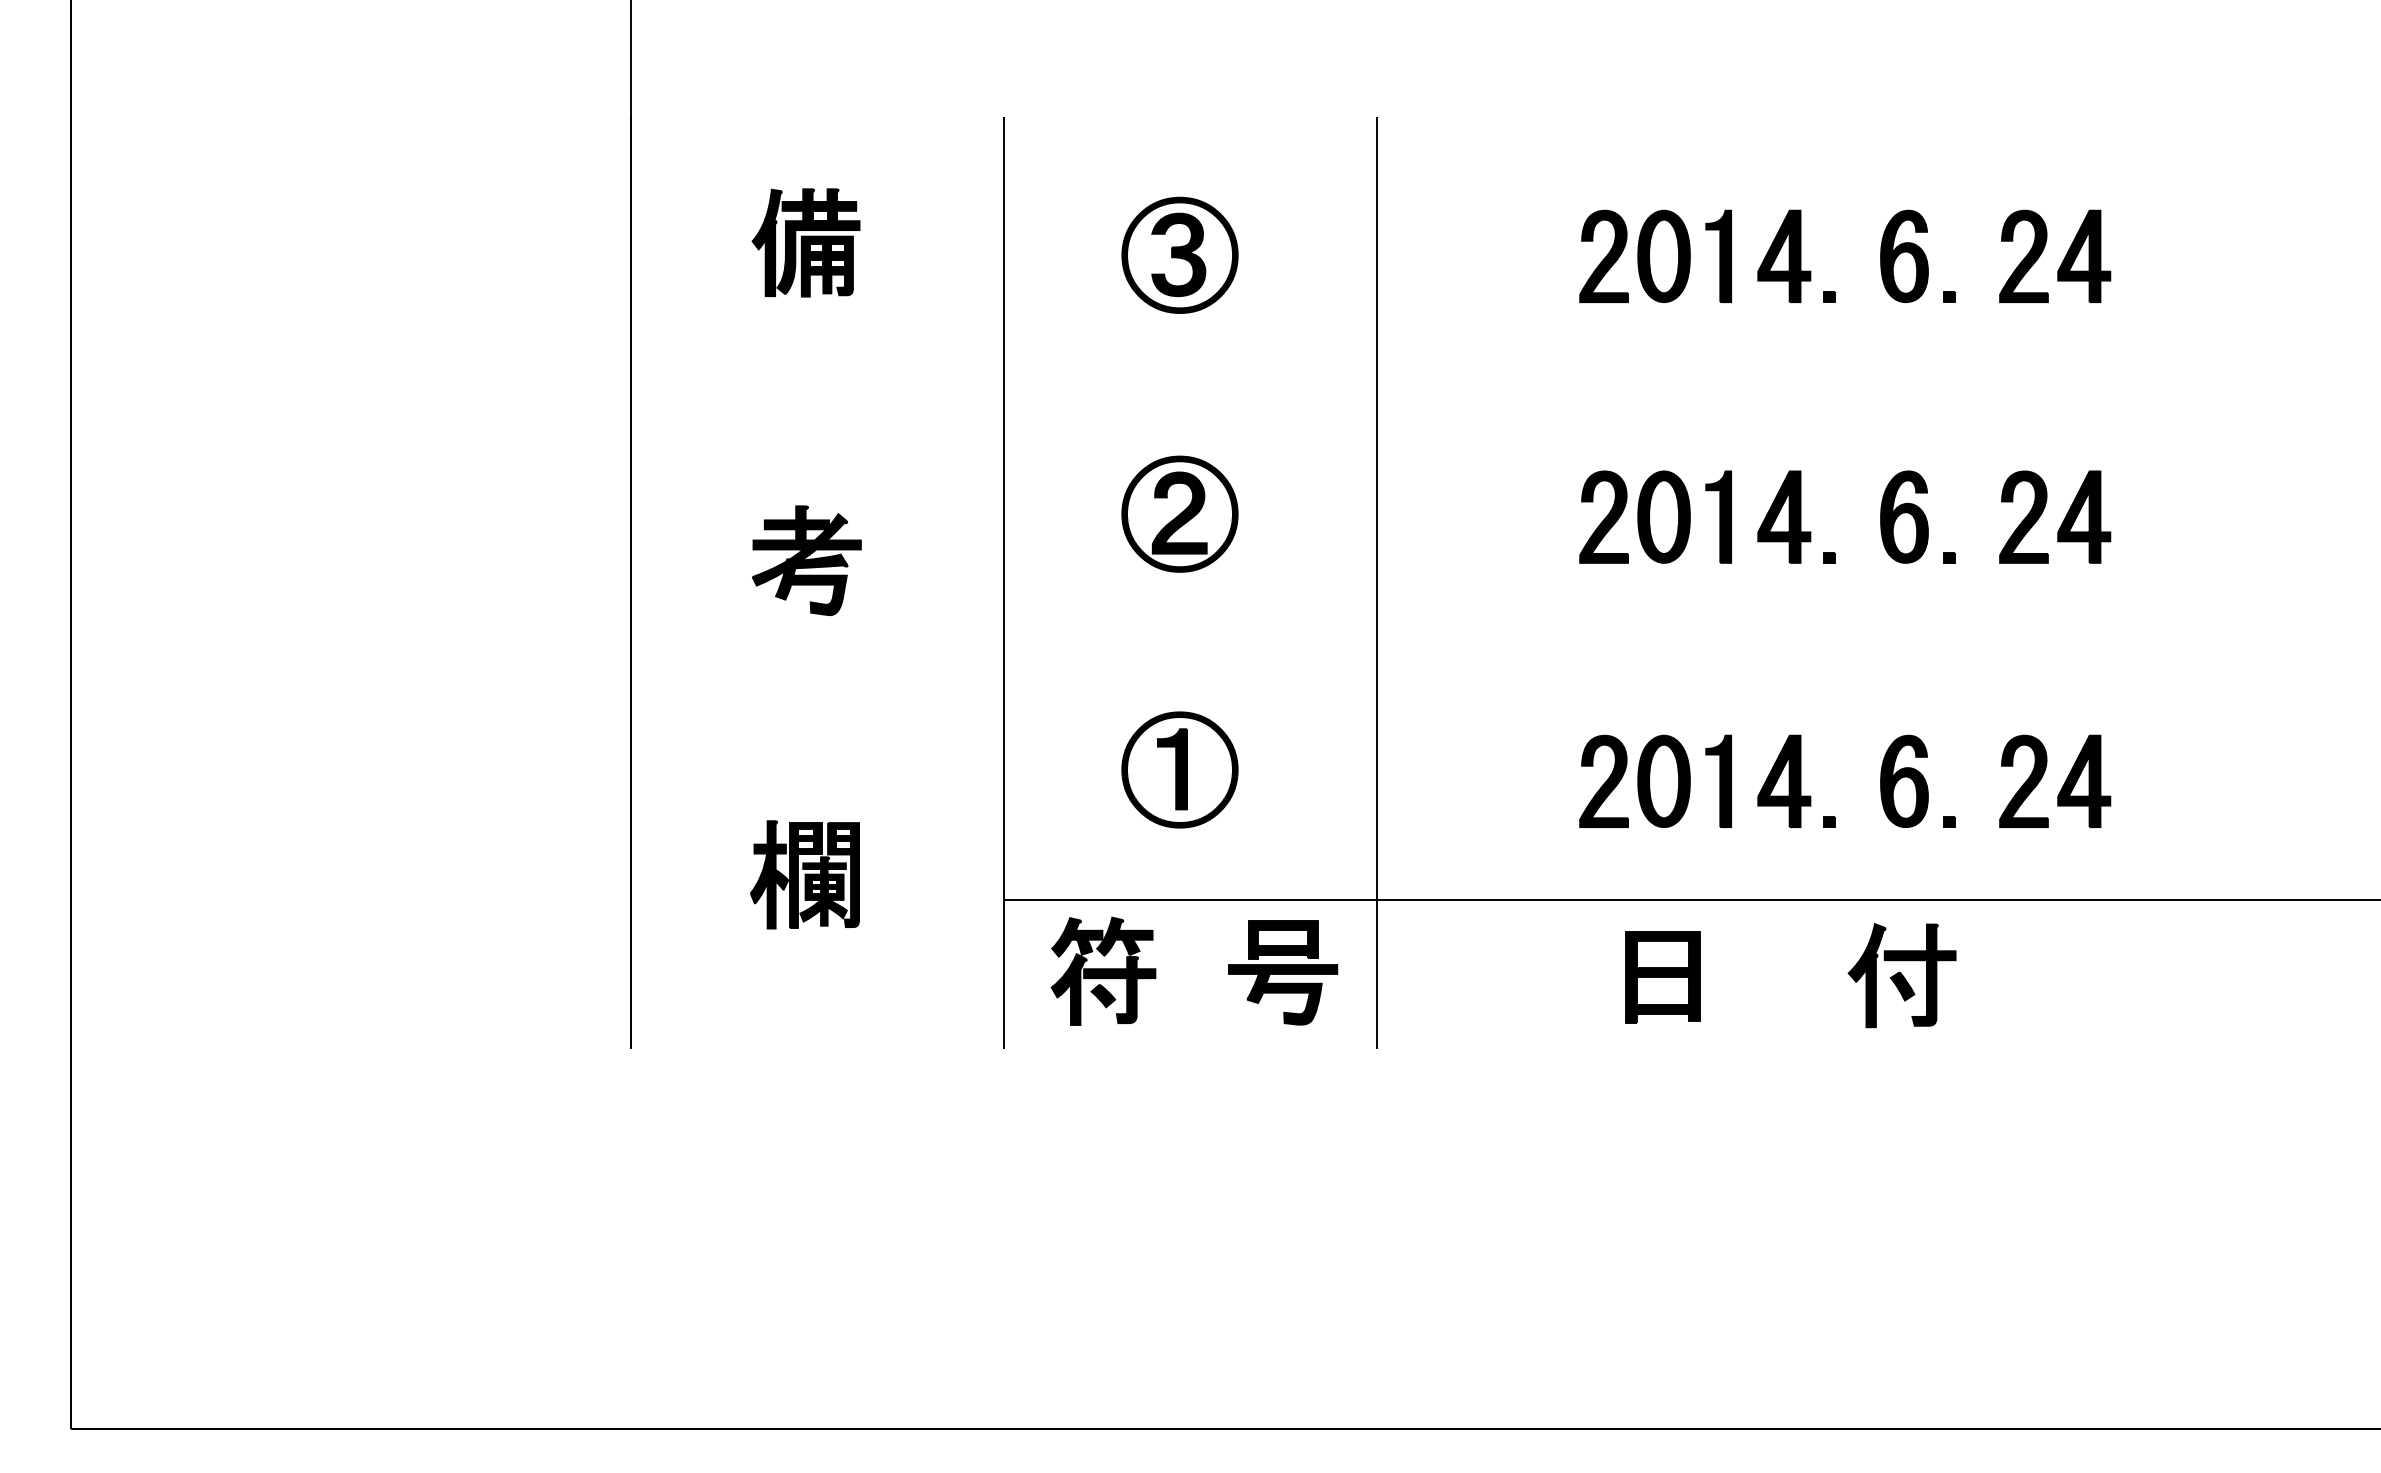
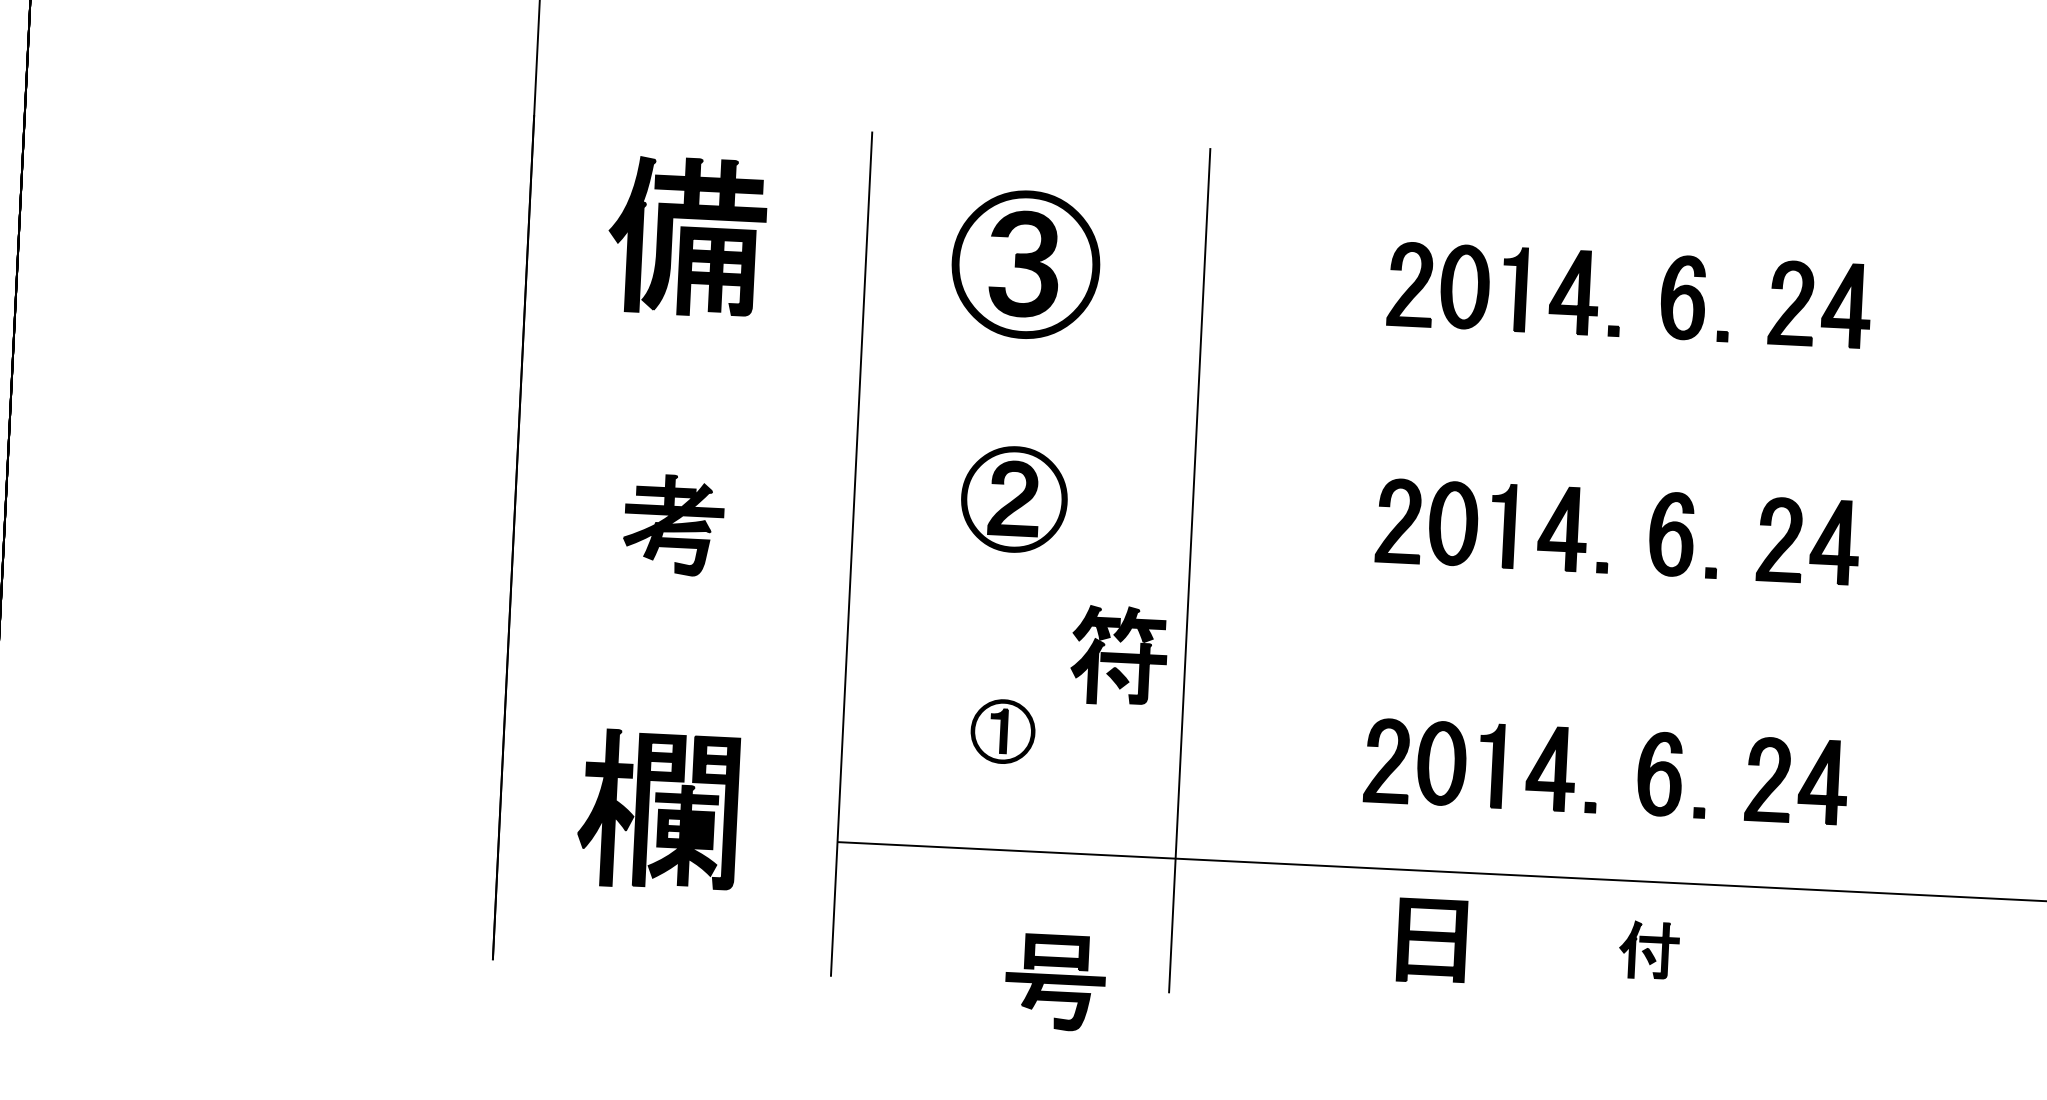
part: (805, 242) -> (686, 236), size x1.6
part: (1179, 254) -> (1025, 263), size x1.4
part: (1179, 769) -> (1002, 731), size x0.6
part: (804, 874) -> (657, 809), size x1.6
part: (1103, 970) -> (1119, 654), moved
part: (1283, 972) -> (1055, 982), moved
part: (1901, 975) -> (1648, 950), size x0.6

